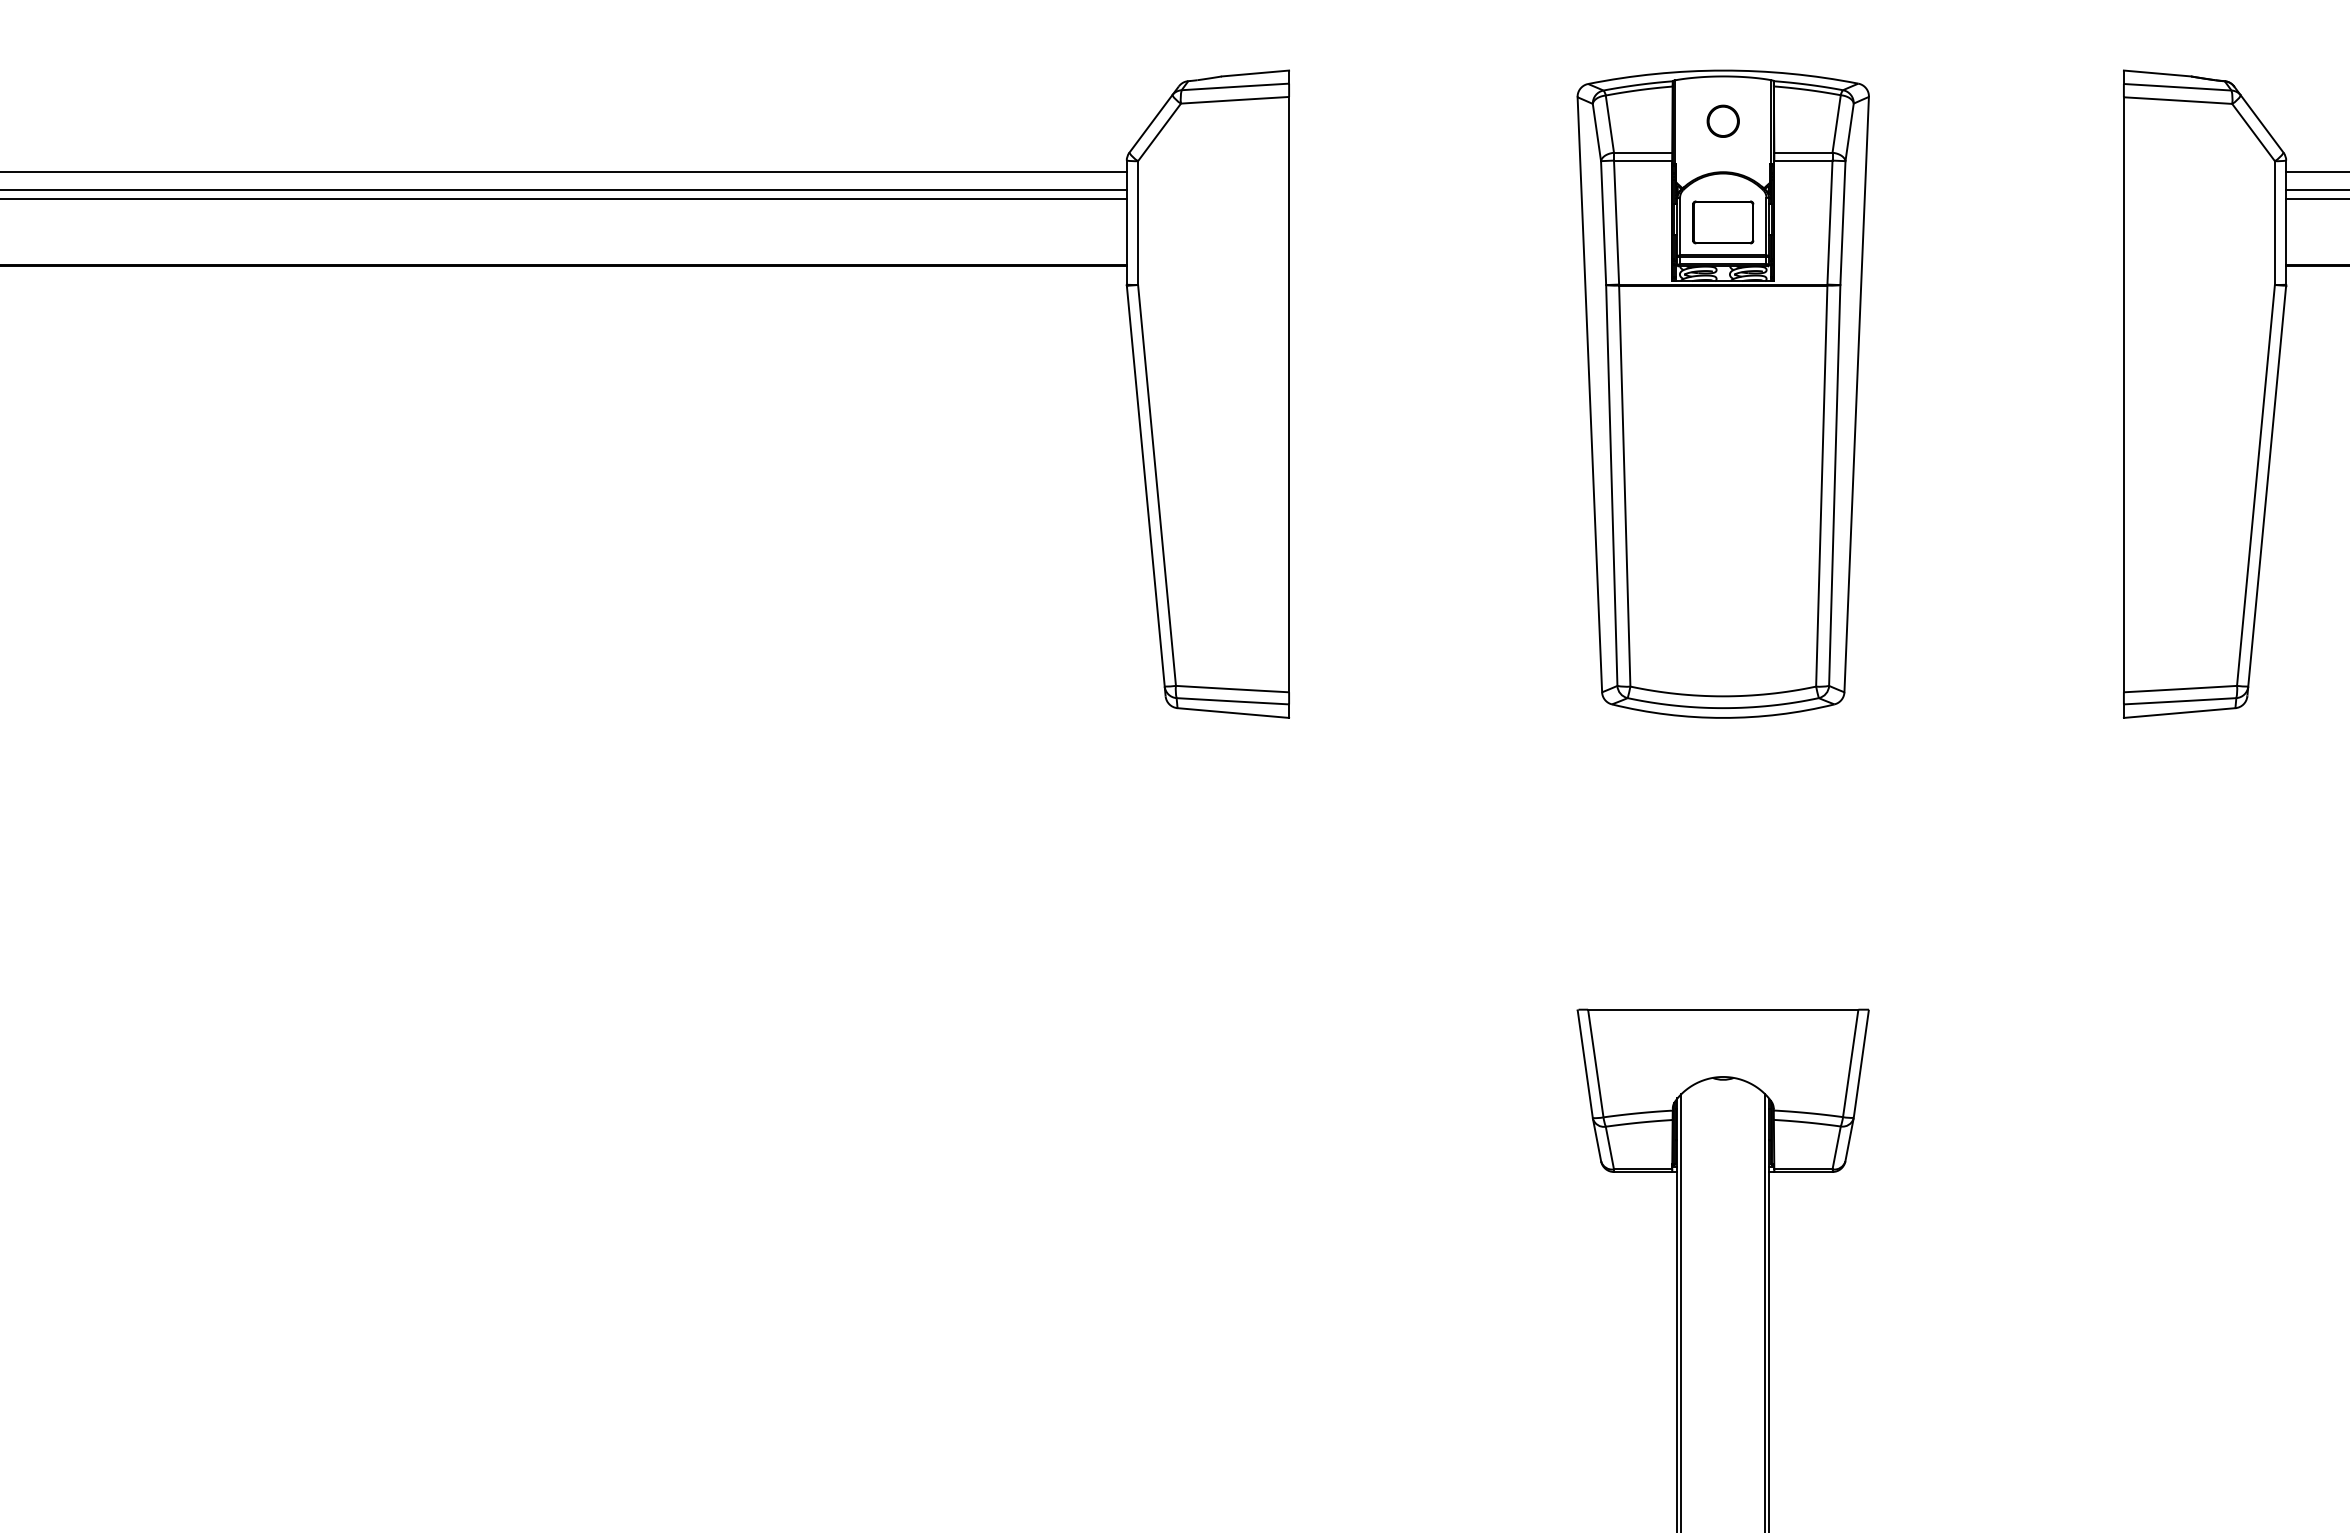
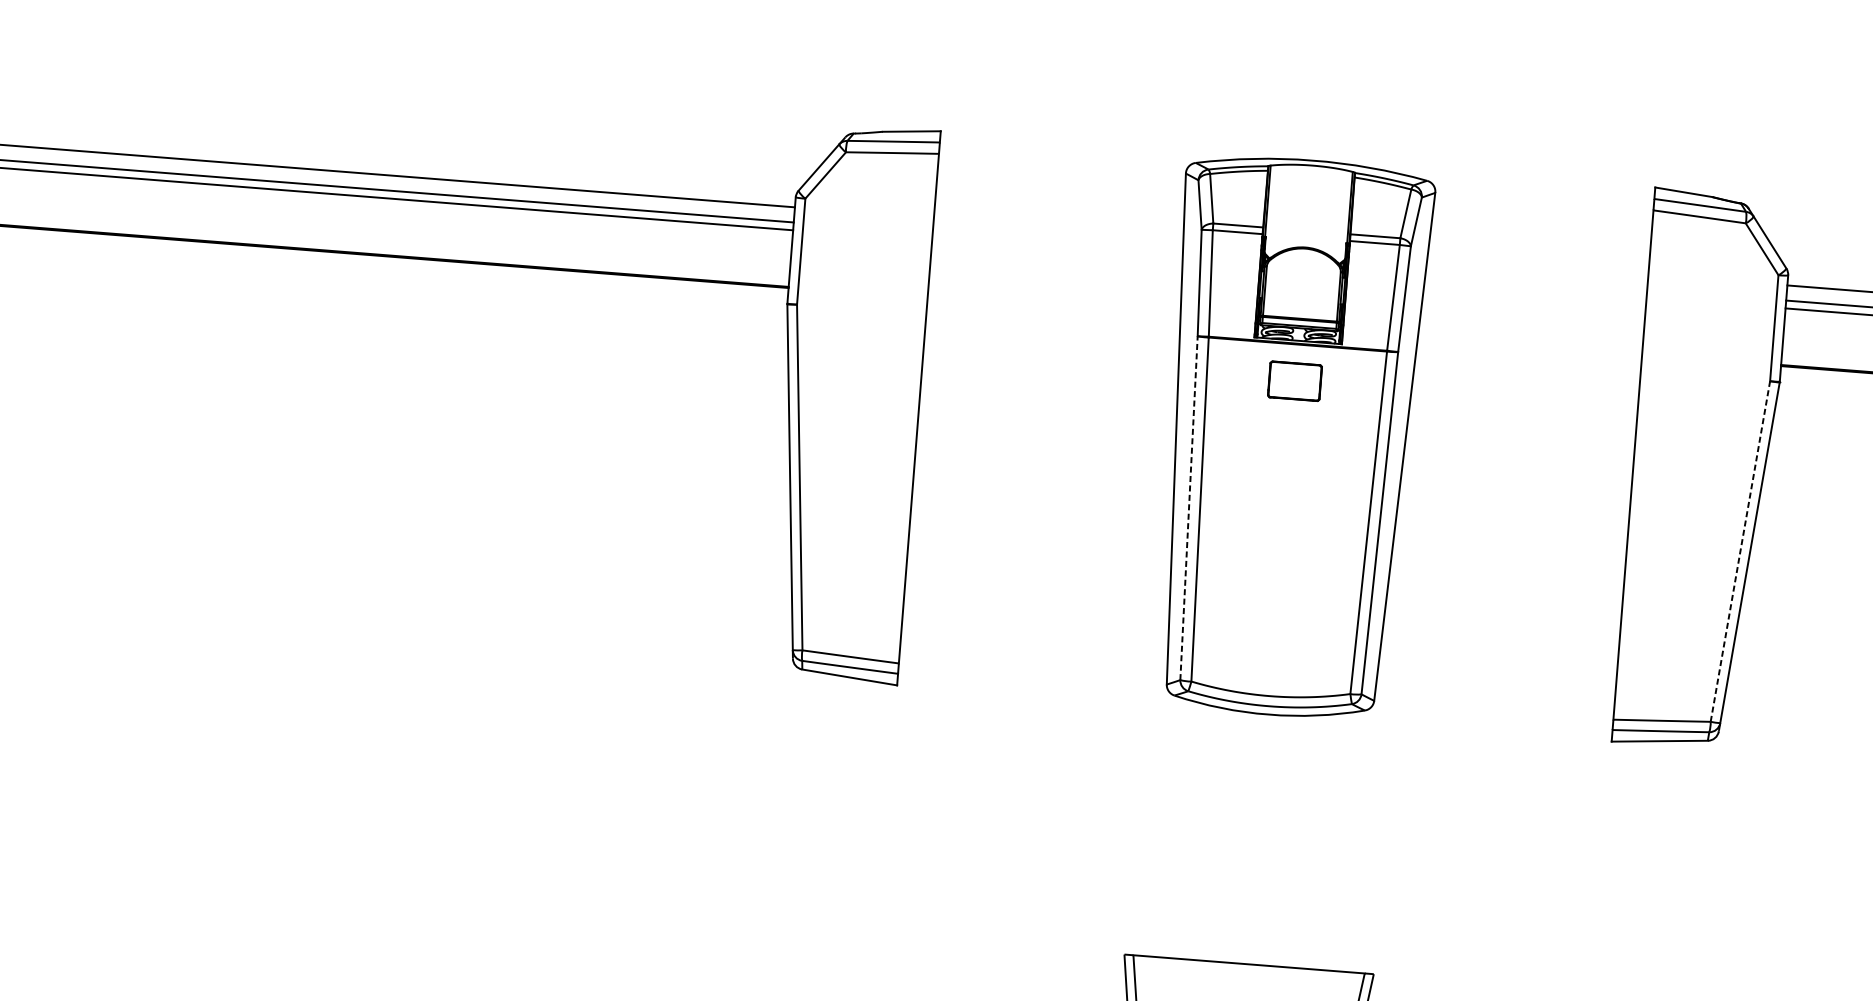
part: (1722, 120) -> (1308, 203), removed
part: (1723, 222) -> (1295, 381), moved
line: (2256, 484) -> (1740, 550), solid -> dashed
line: (1611, 485) -> (1188, 508), solid -> dashed

